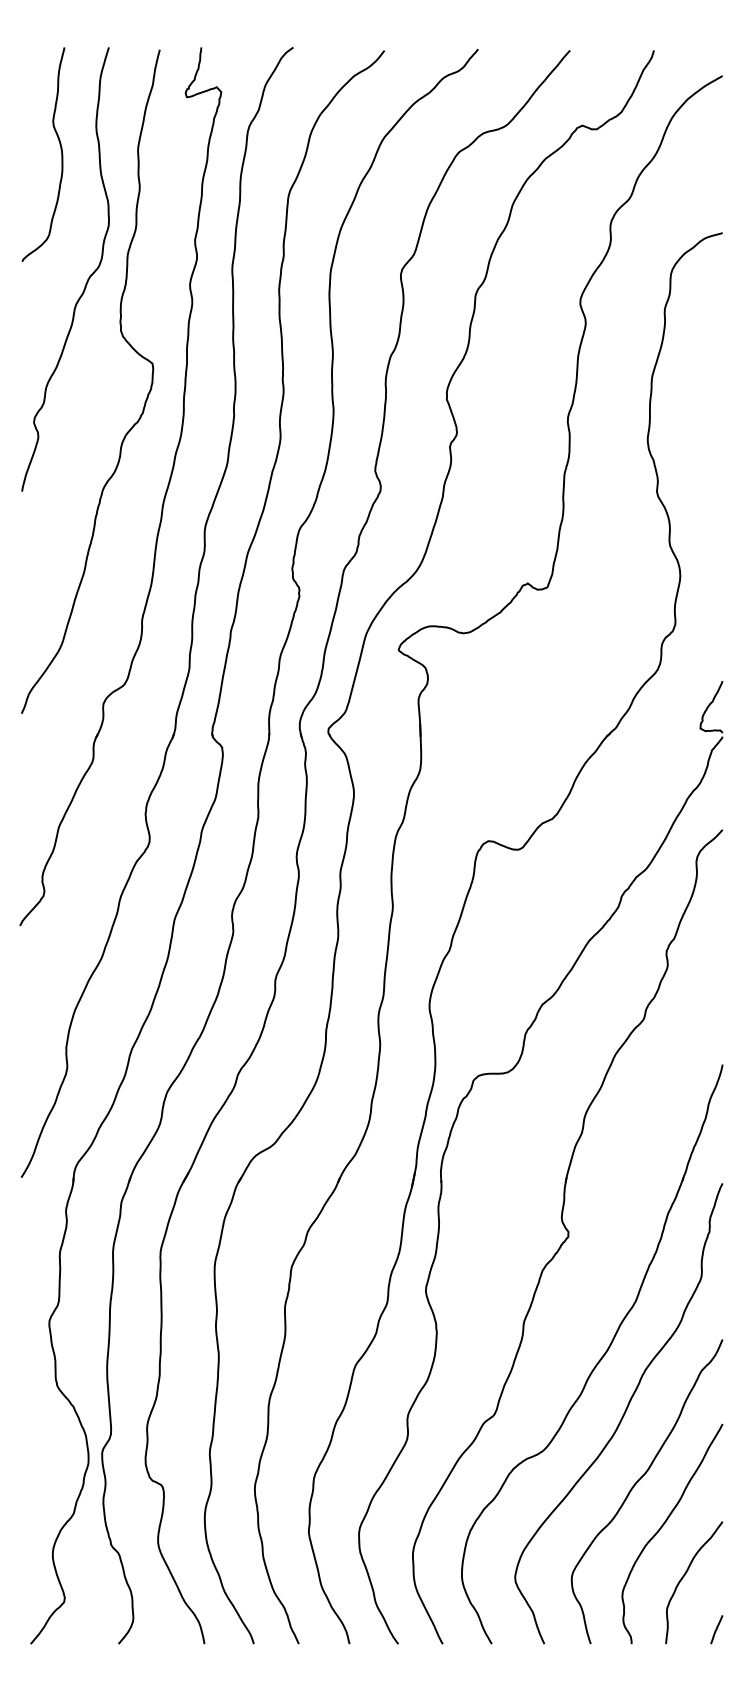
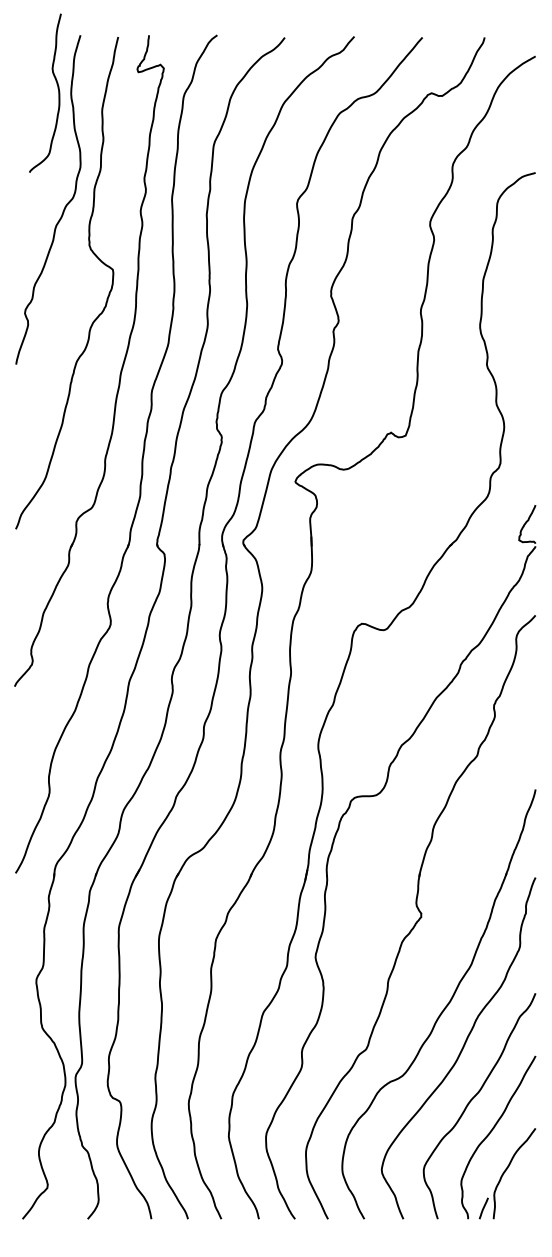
curve: (60, 149) -> (57, 89), moved
line: (716, 1629) -> (483, 1208), moved

